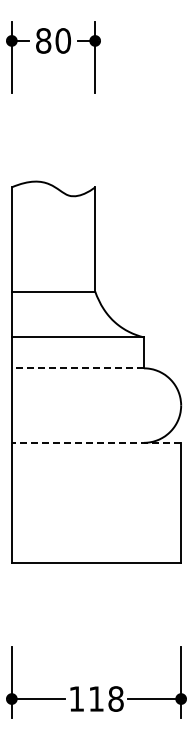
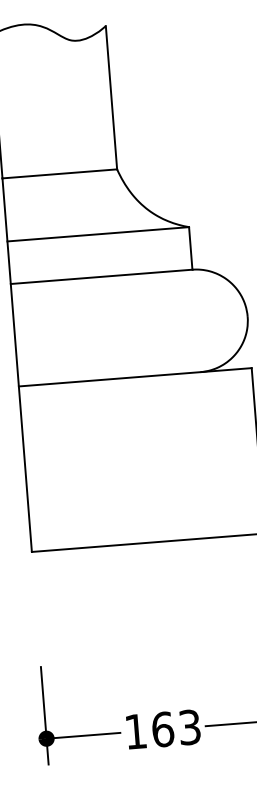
line: (77, 368) -> (101, 277), dashed -> solid
line: (96, 442) -> (135, 376), dashed -> solid
text: (105, 698) -> (175, 727), 118 -> 163

